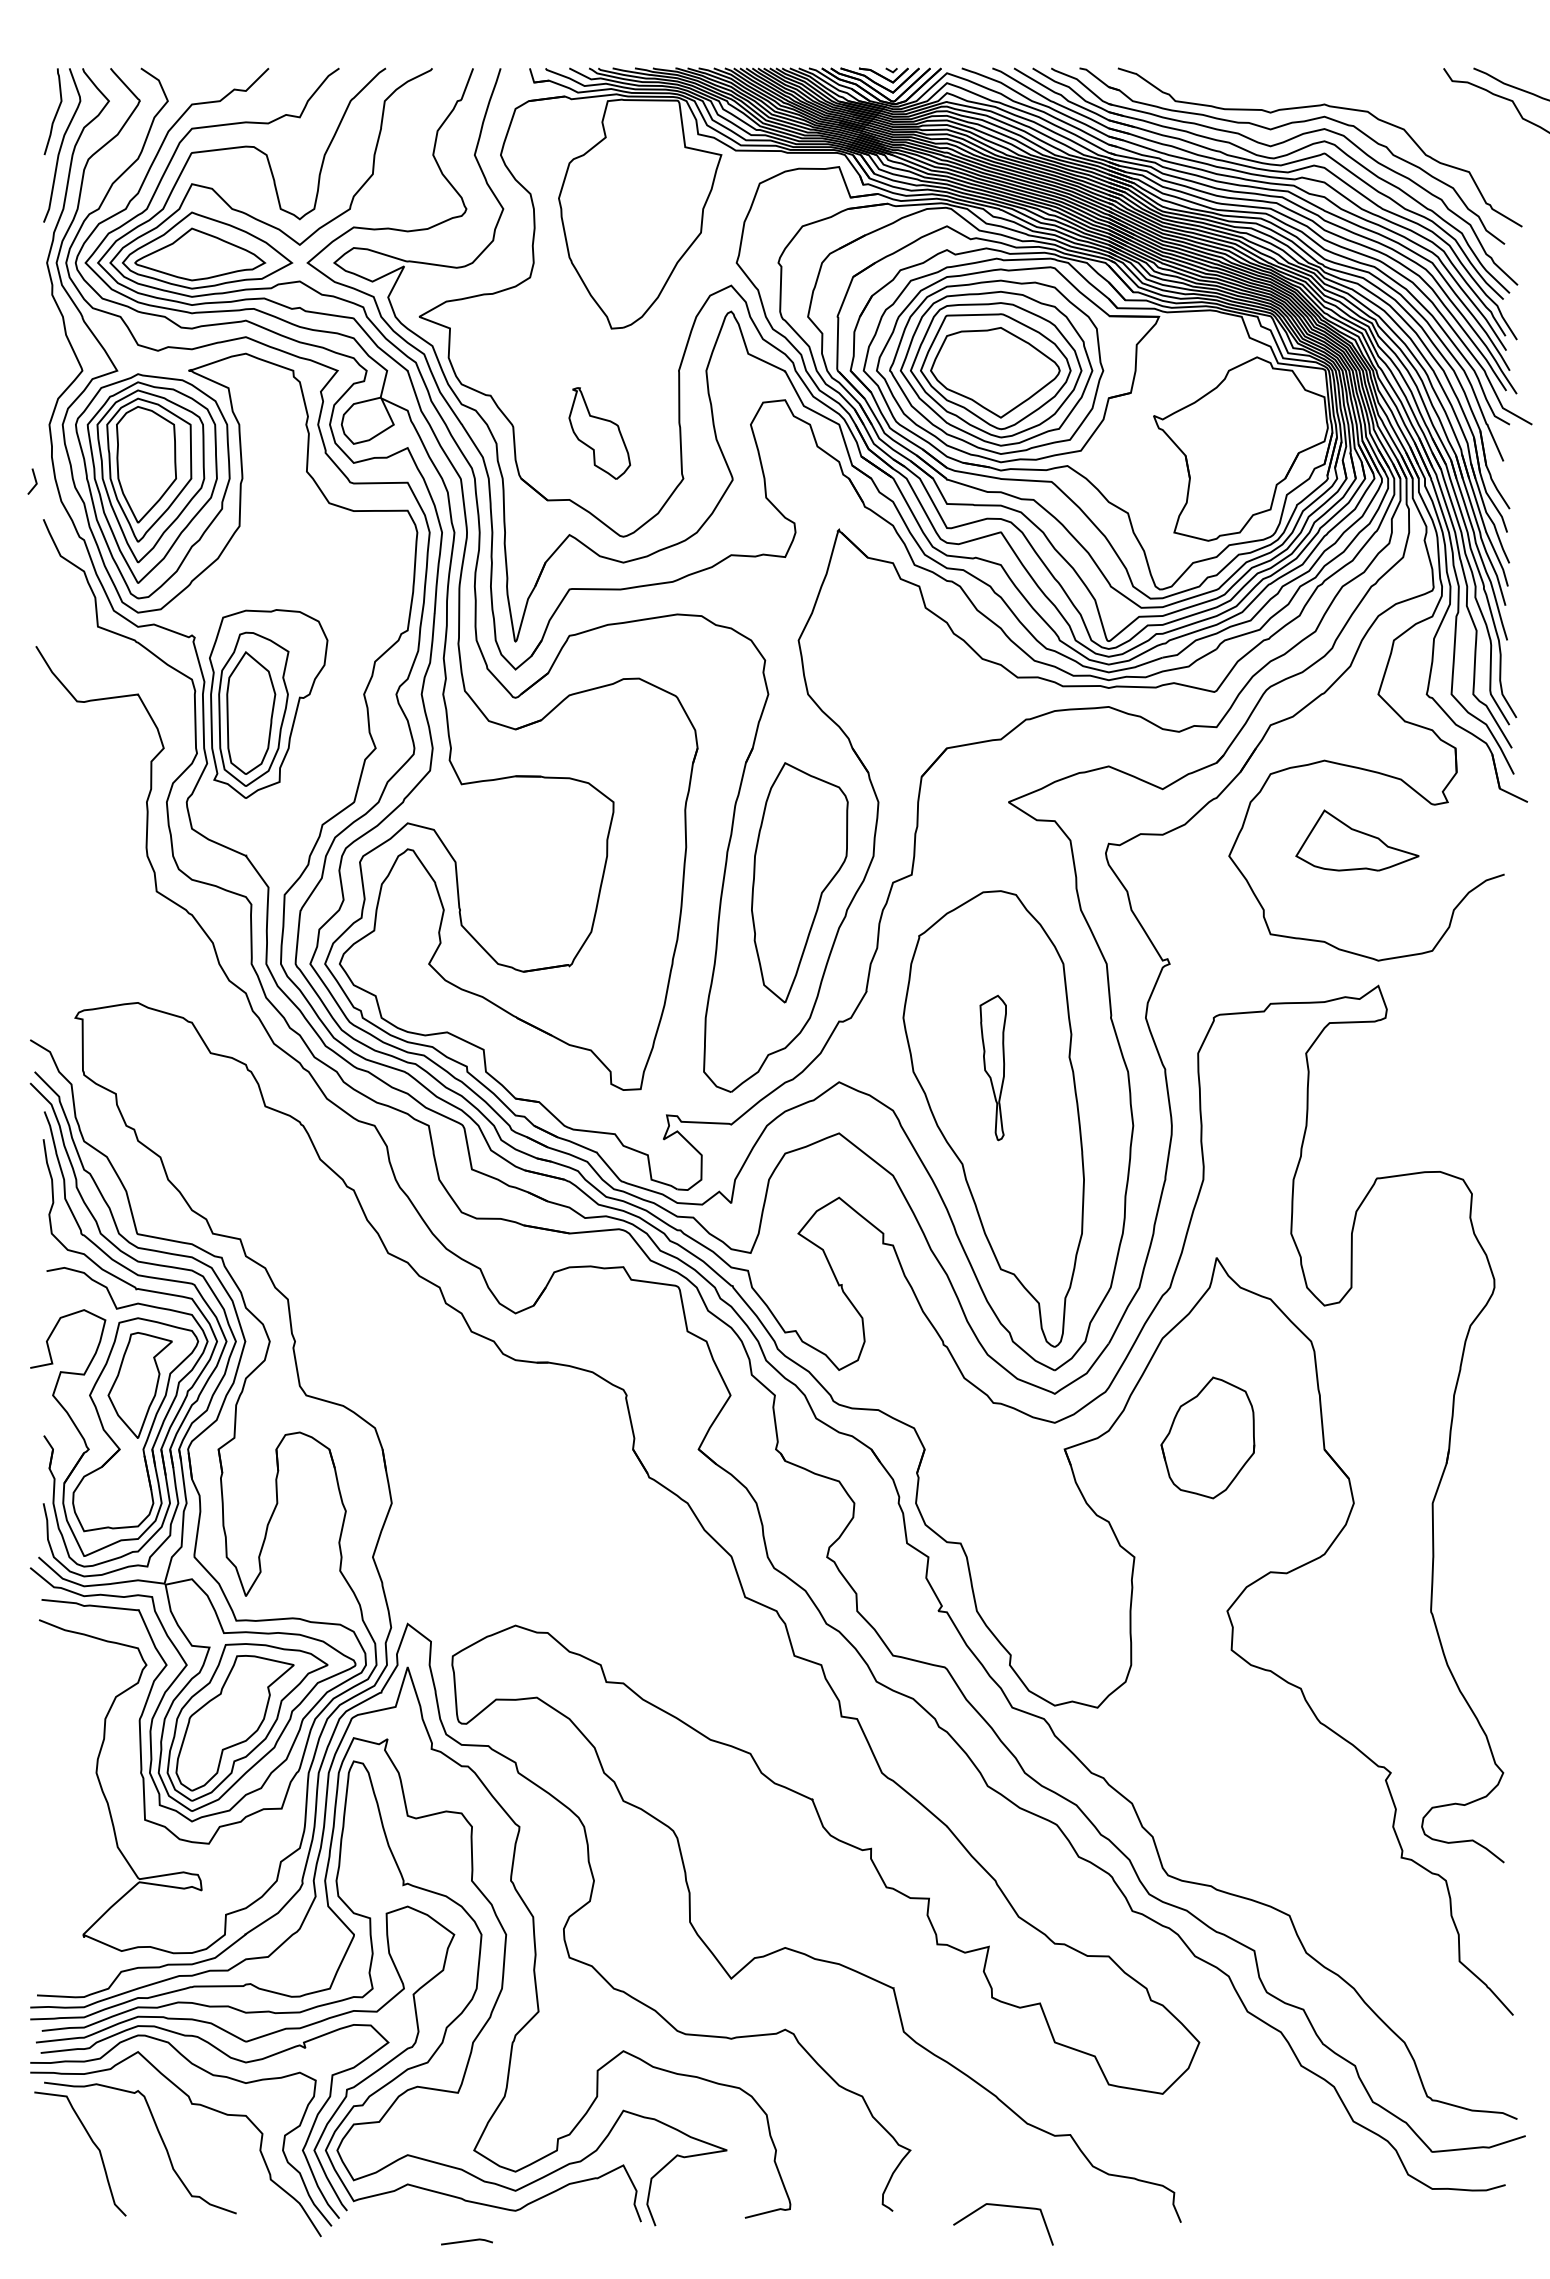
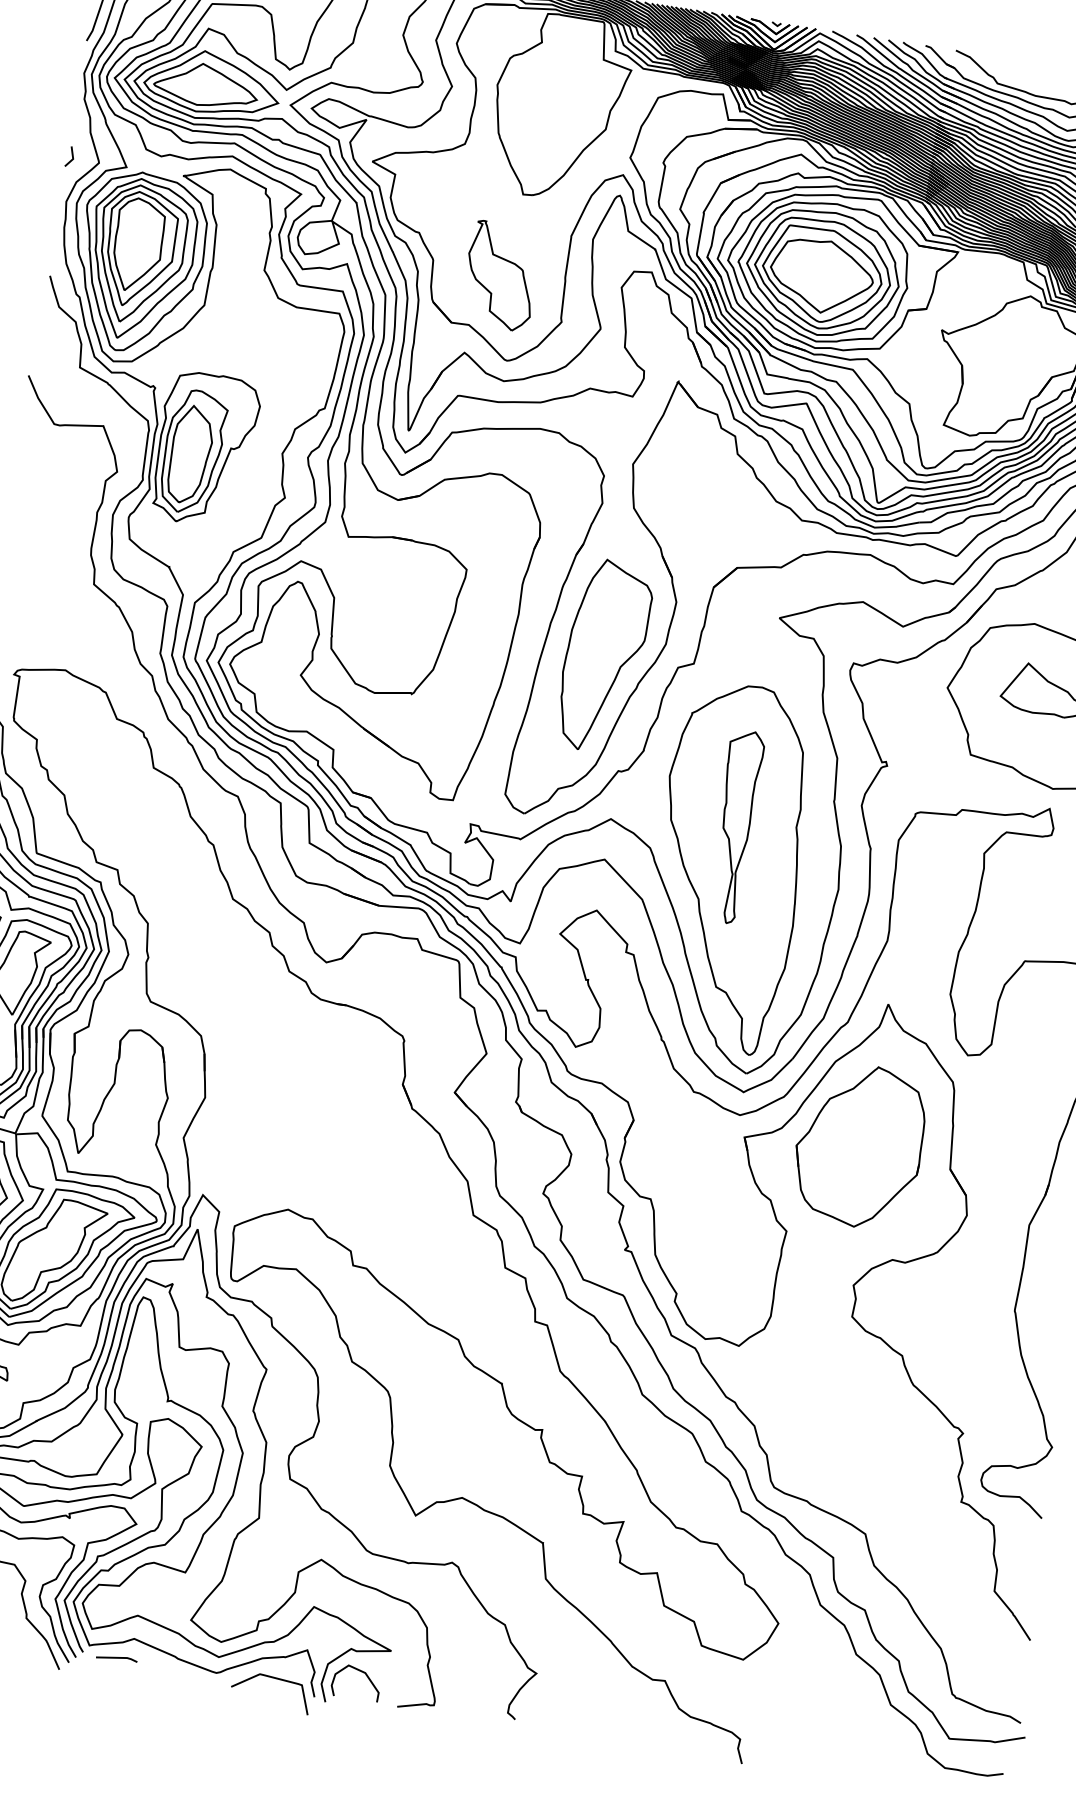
part: (599, 433) -> (500, 276), size x1.43
line: (34, 480) -> (71, 156), moved
part: (993, 1067) -> (734, 826), size x1.67
part: (1207, 1437) -> (859, 1145), size x1.67
curve: (691, 2181) -> (359, 1671), added
curve: (1003, 2206) -> (273, 1678), moved
line: (466, 2241) -> (116, 1658), moved

